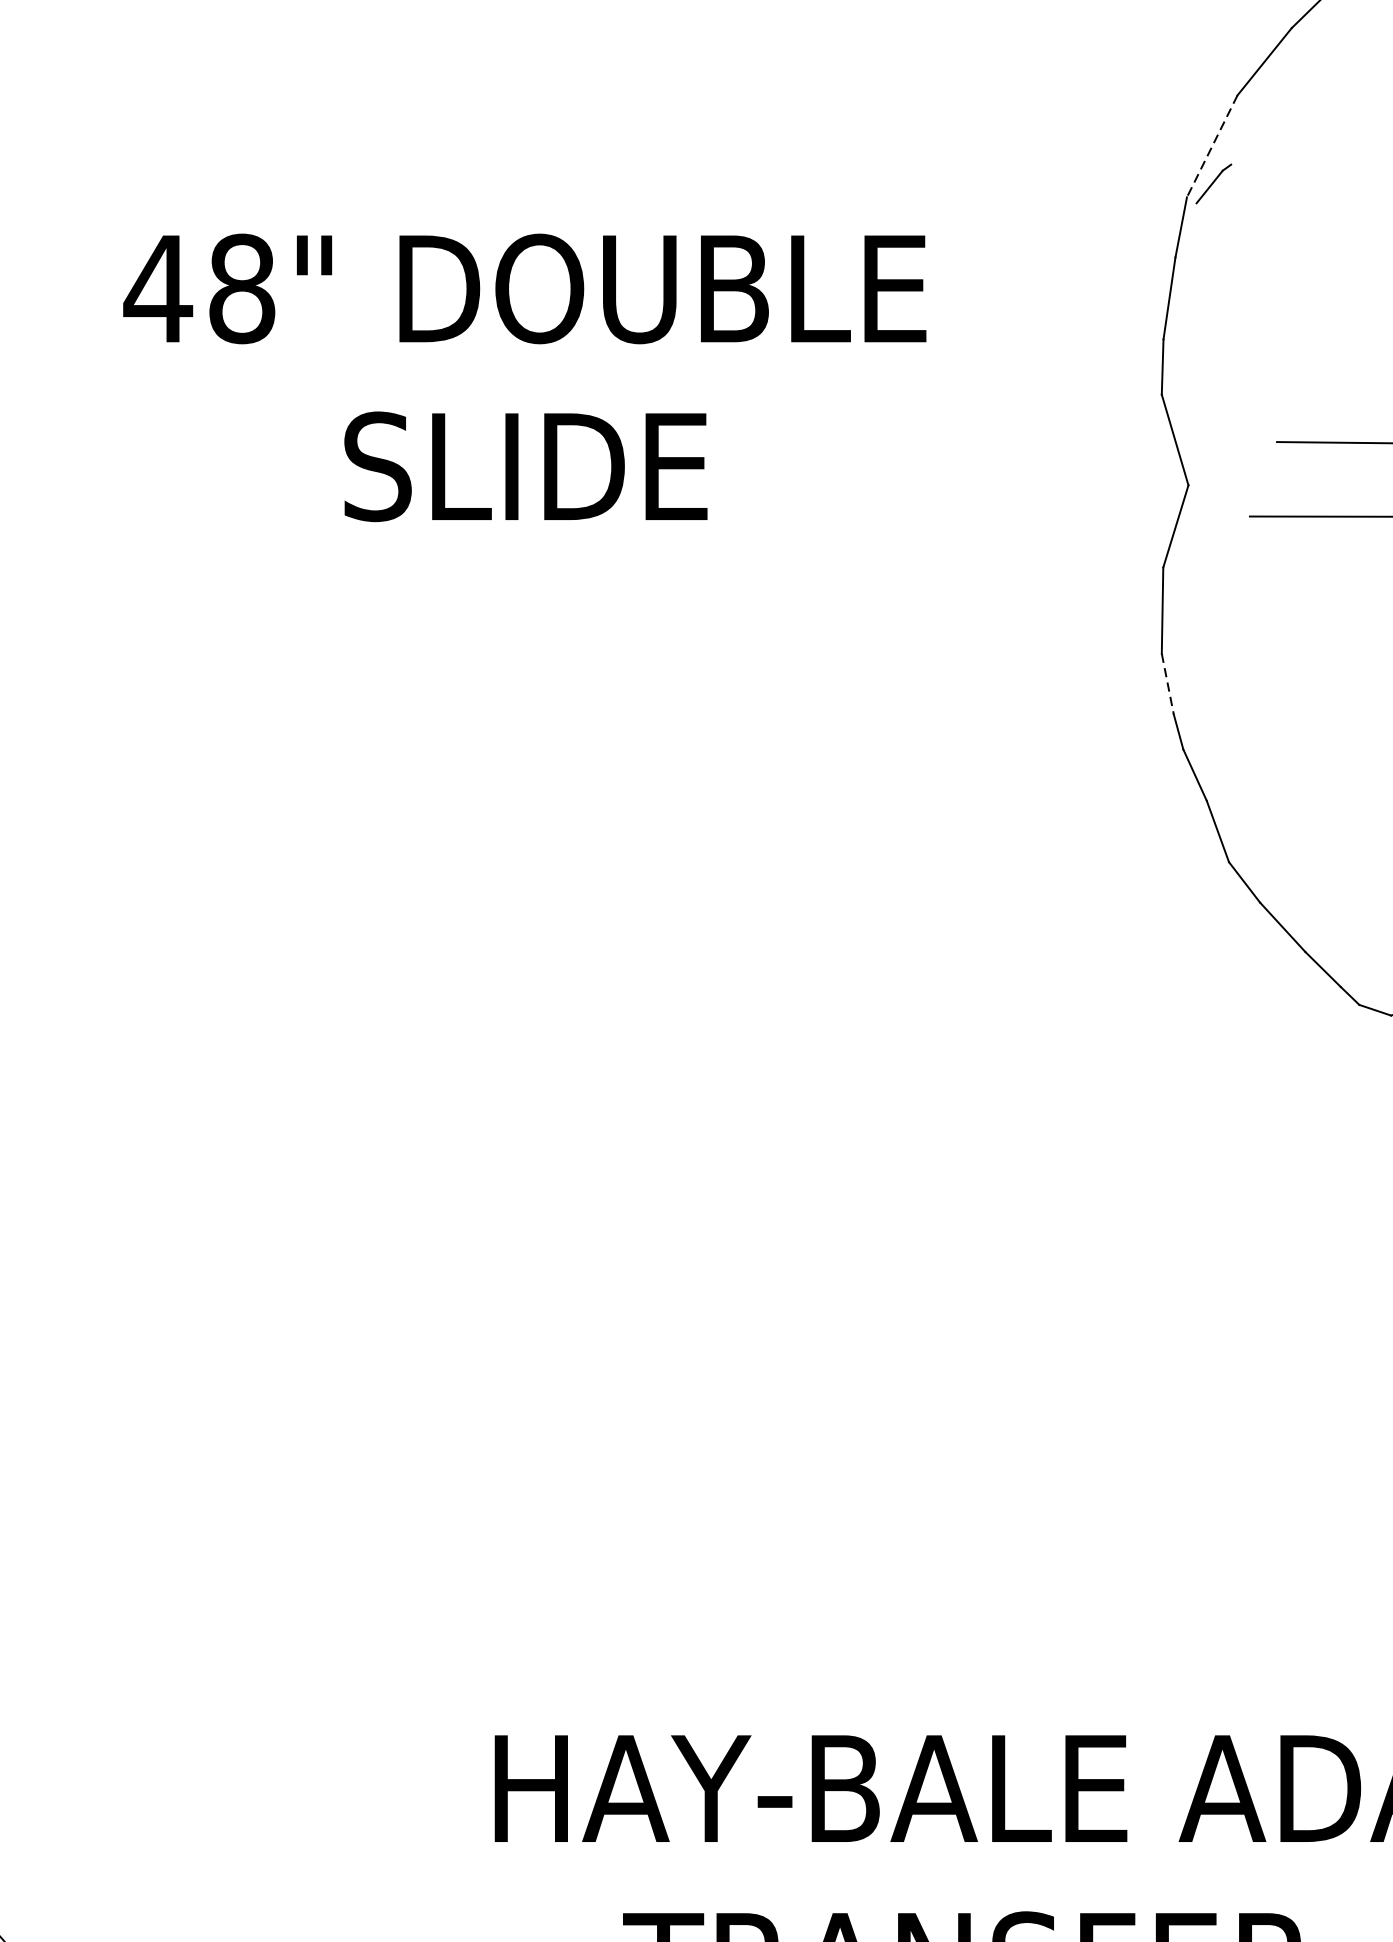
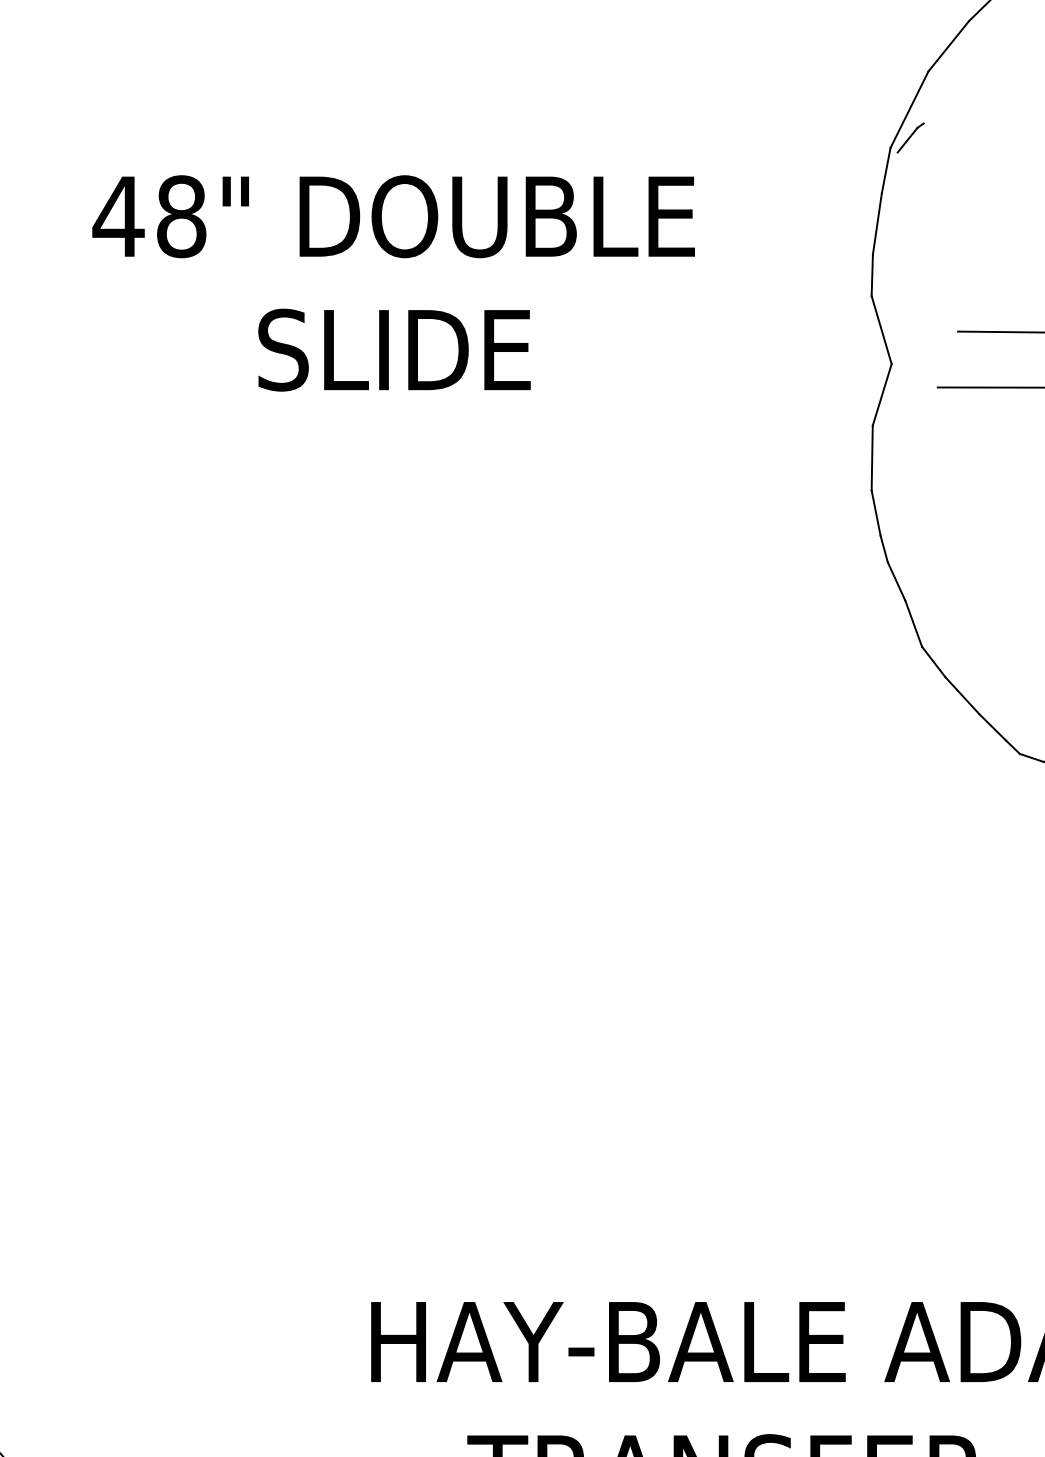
line: (1212, 146) -> (909, 109), dashed -> solid
line: (1168, 684) -> (876, 513), dashed -> solid

